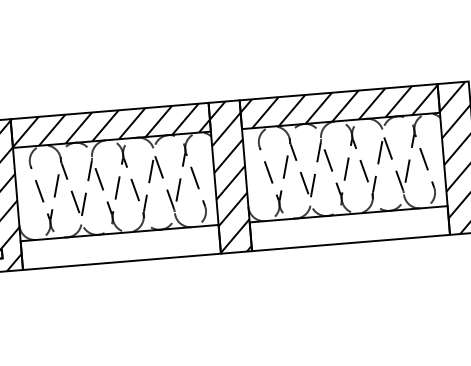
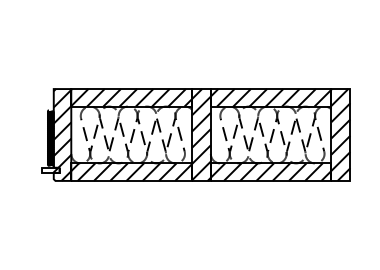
hatch: (348, 227) -> (270, 171), added
hatch: (120, 246) -> (131, 171), added

